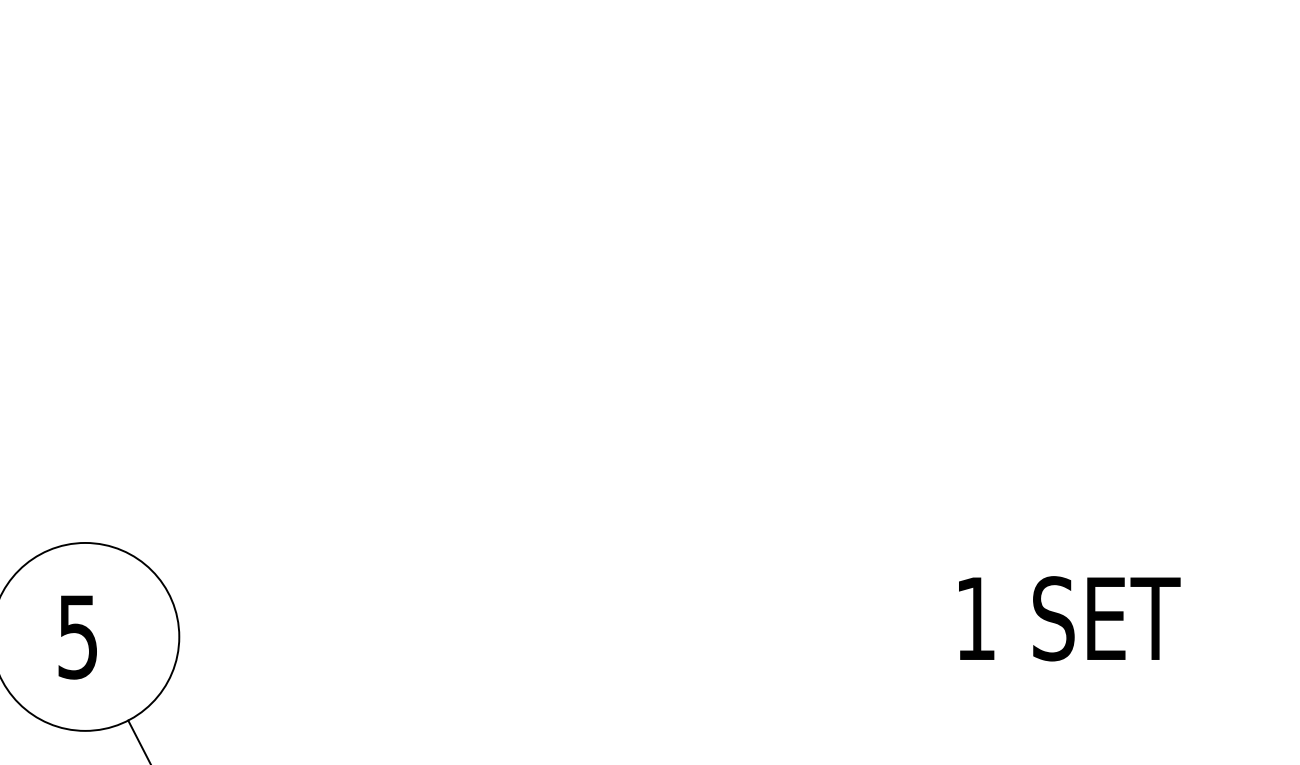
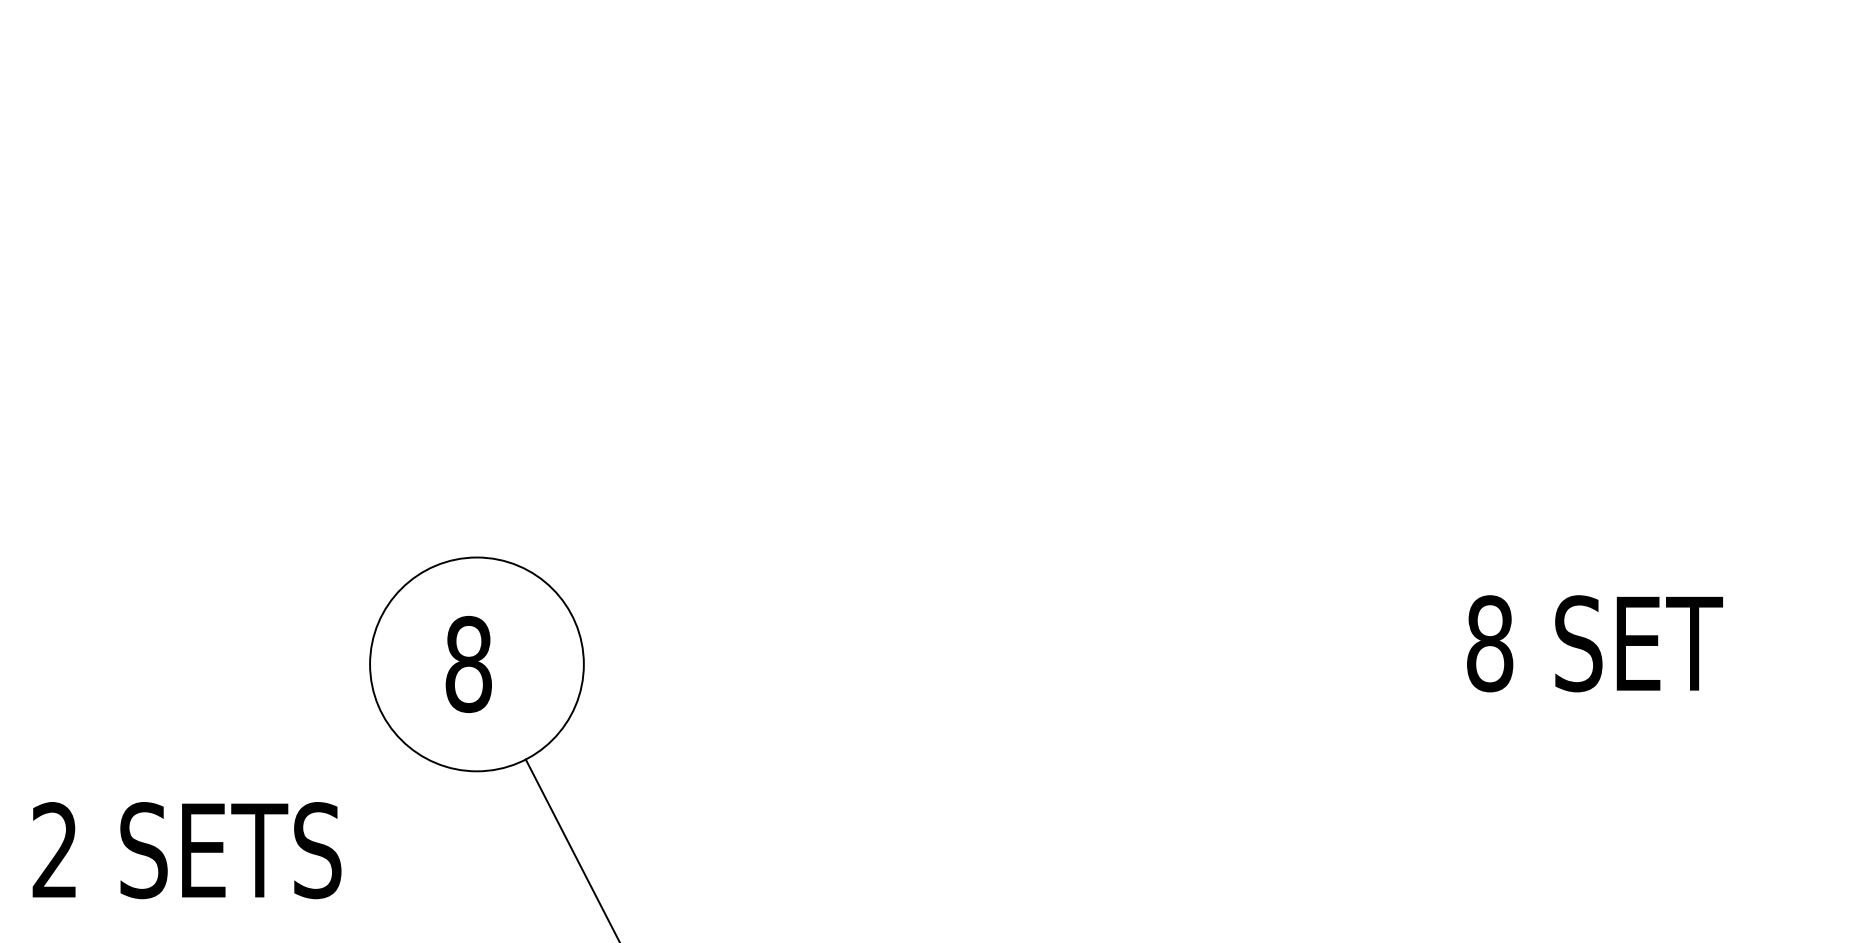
text: (976, 618) -> (1490, 643), 1 -> 8
text: (77, 636) -> (468, 663), 5 -> 8

